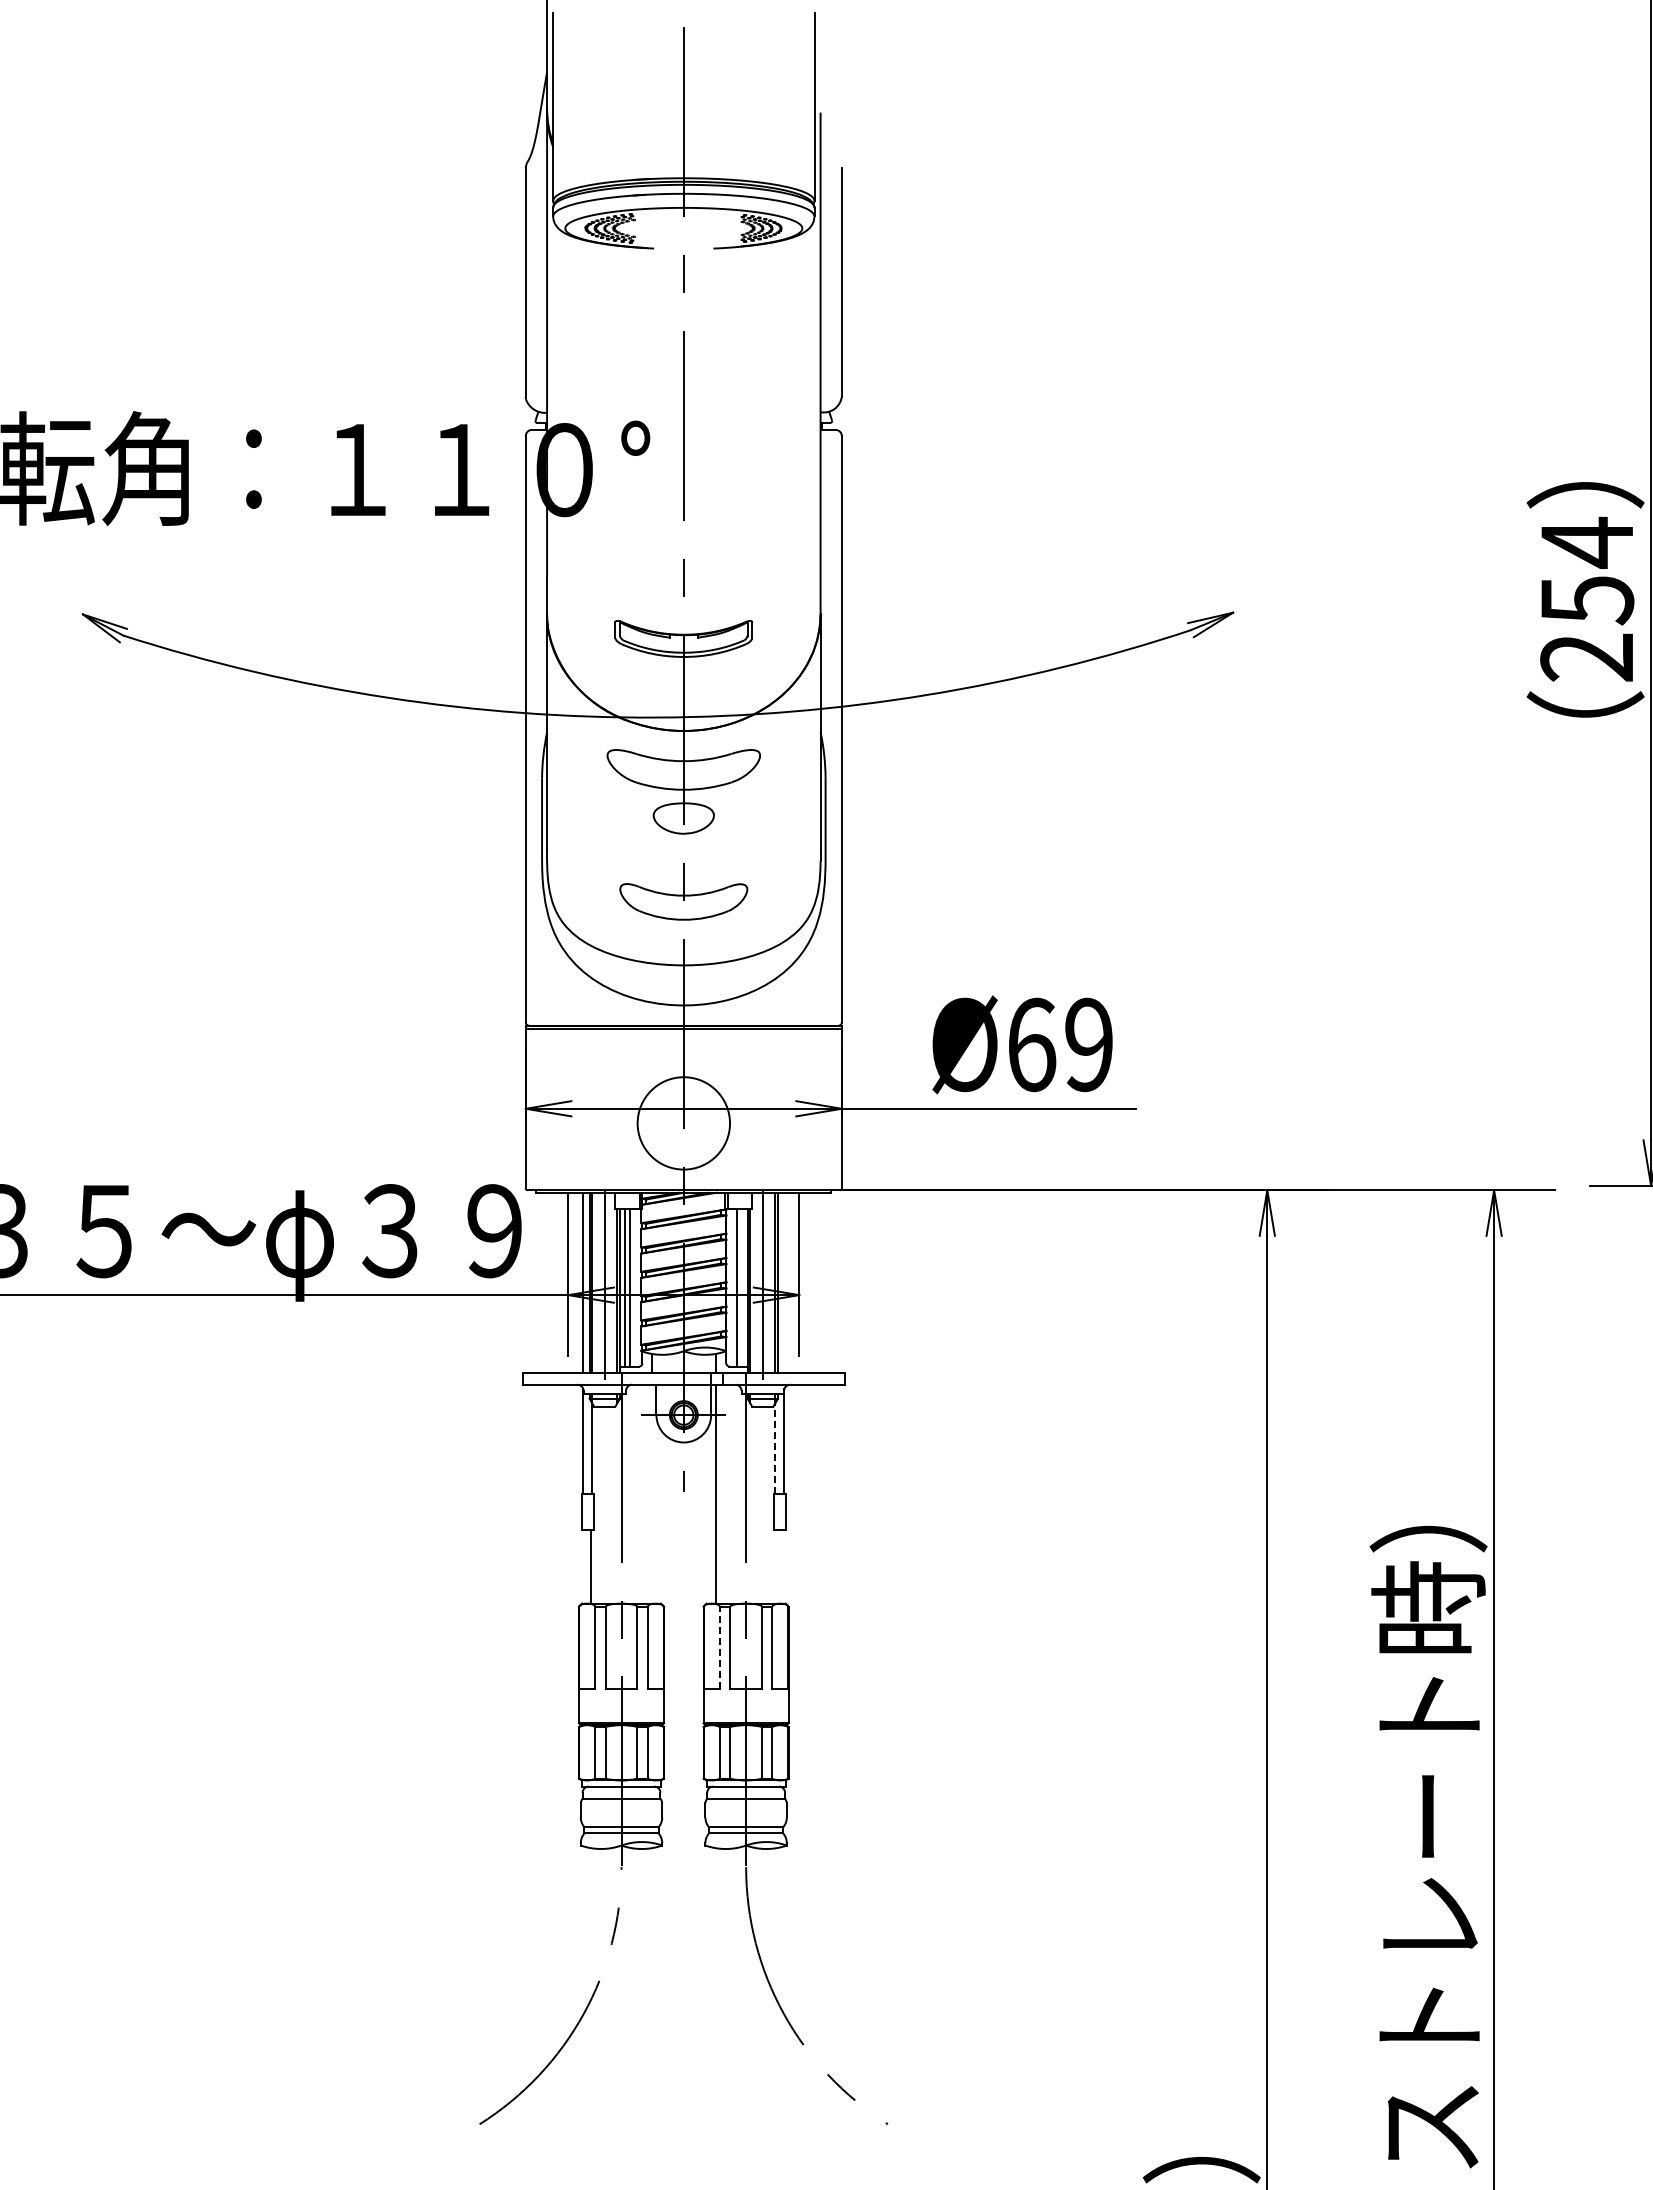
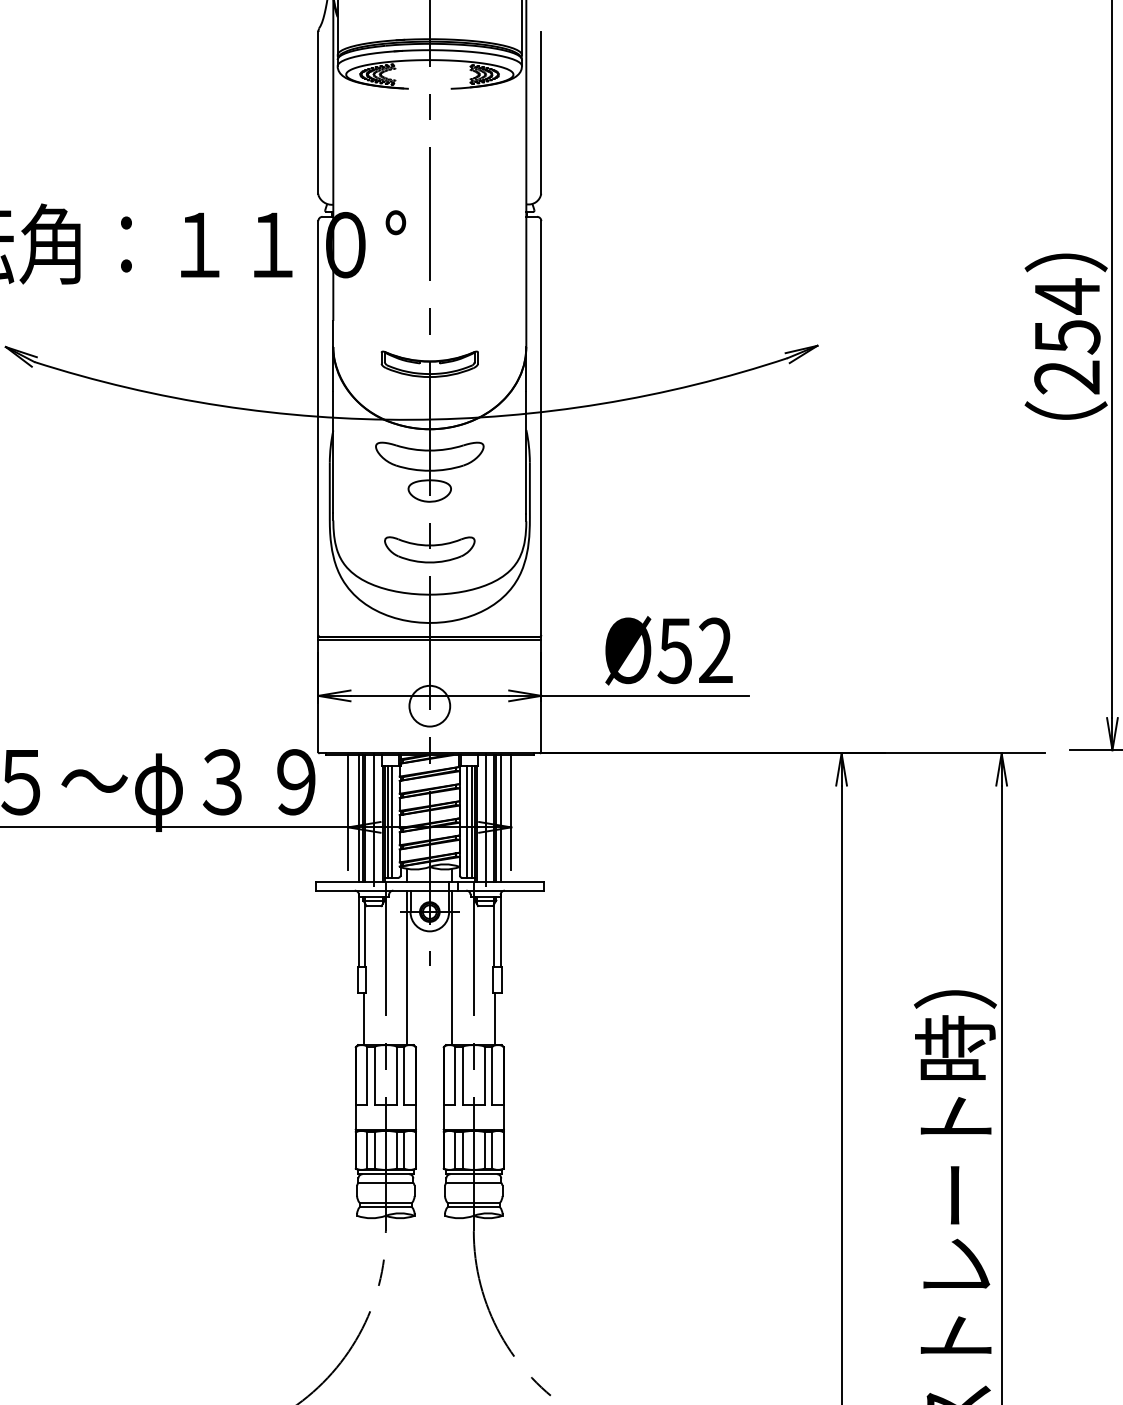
text: (1059, 1044) -> (694, 650), Ø69 -> Ø52
circle: (683, 1123) -> (429, 706), size x0.62
line: (784, 1282) -> (500, 818), added
line: (743, 1287) -> (471, 822), added
line: (775, 1448) -> (494, 935), dashed -> solid
line: (651, 1493) -> (407, 967), added
line: (776, 1566) -> (495, 1018), added
line: (719, 1647) -> (455, 1076), dashed -> solid

